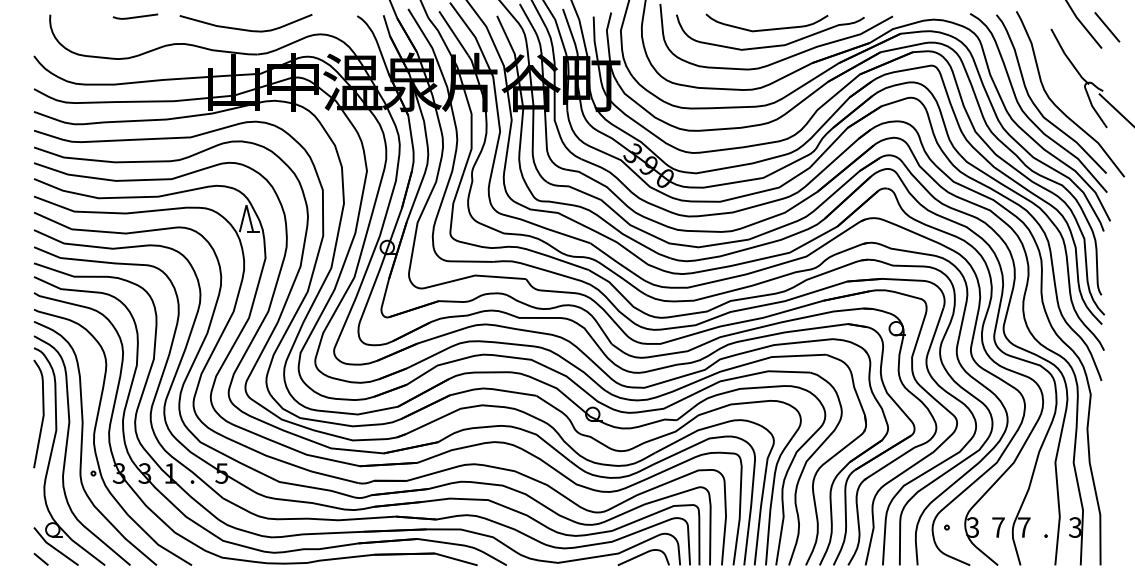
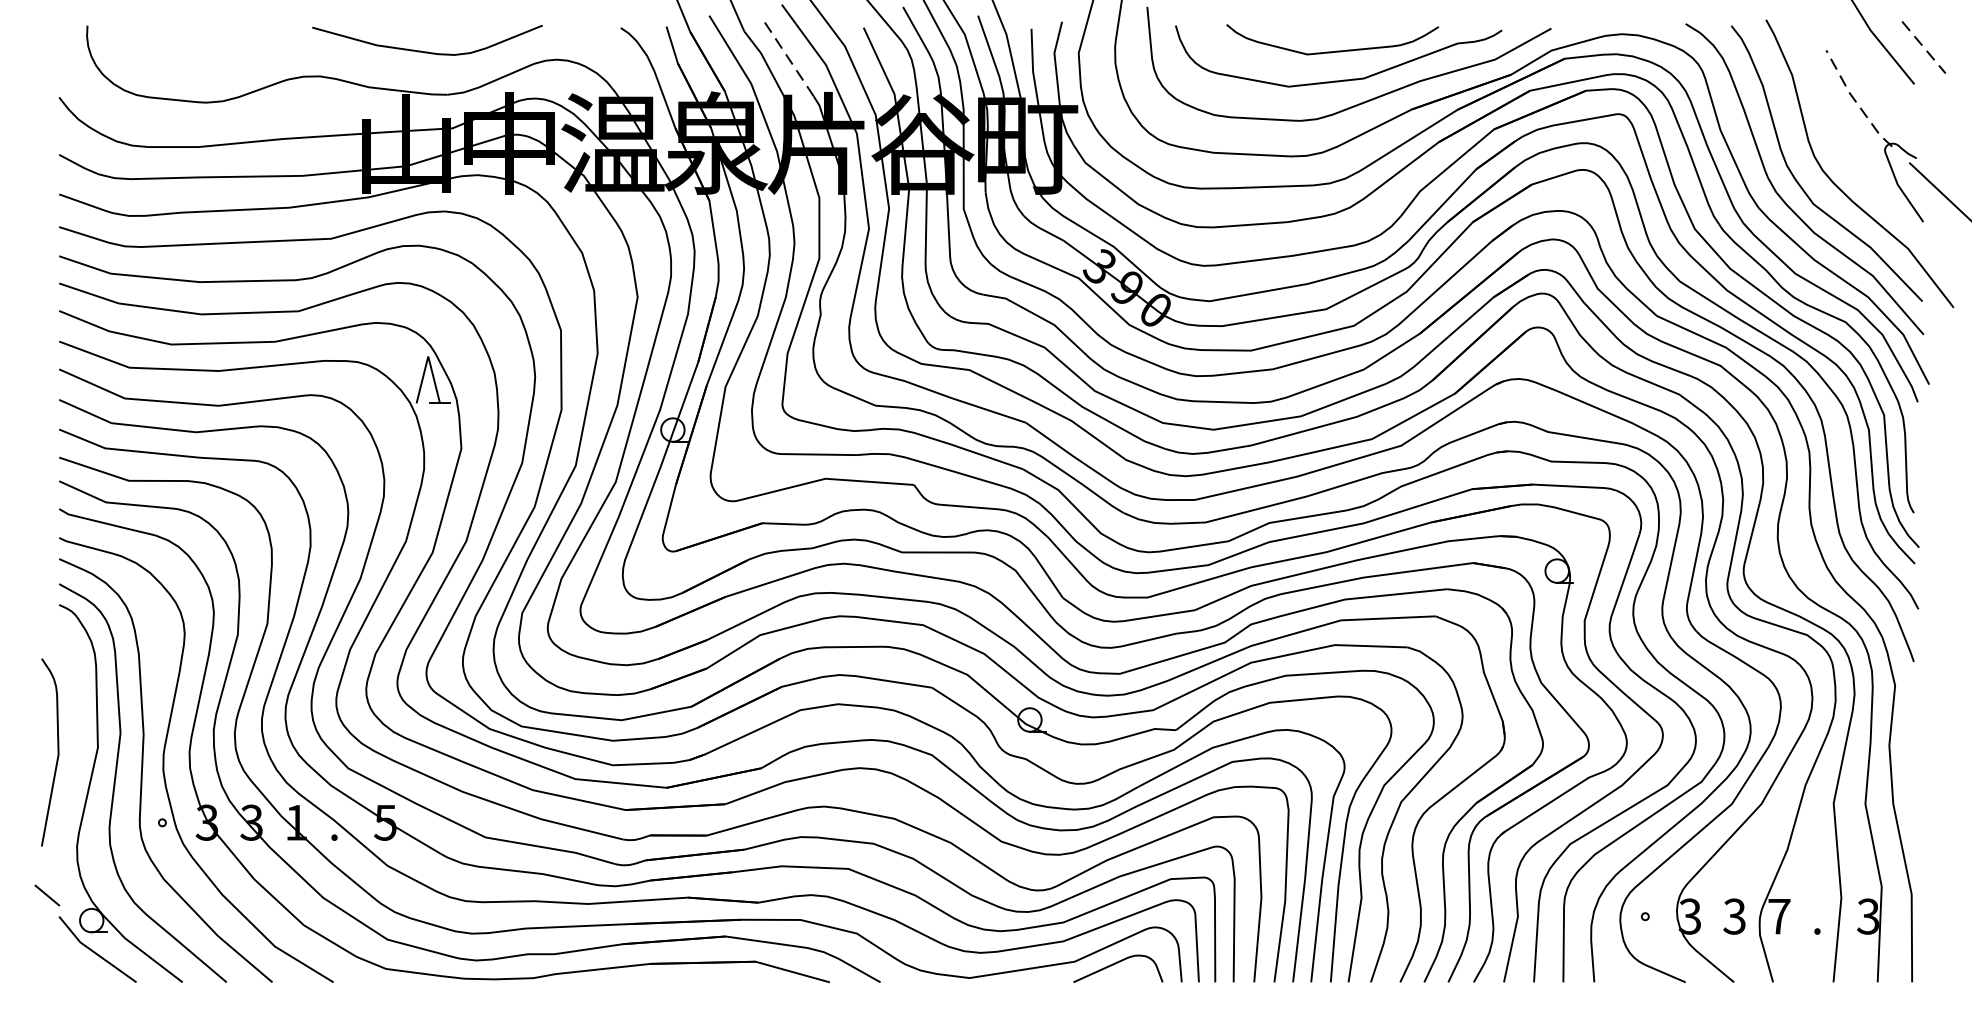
line: (135, 16) -> (235, 28), removed
line: (1107, 27) -> (1924, 47), solid -> dashed
line: (453, 32) -> (787, 56), solid -> dashed
line: (1067, 58) -> (1854, 101), solid -> dashed
curve: (42, 413) -> (56, 751), moved
text: (998, 527) -> (1734, 916), 7 -> 3
line: (40, 559) -> (46, 895), moved

